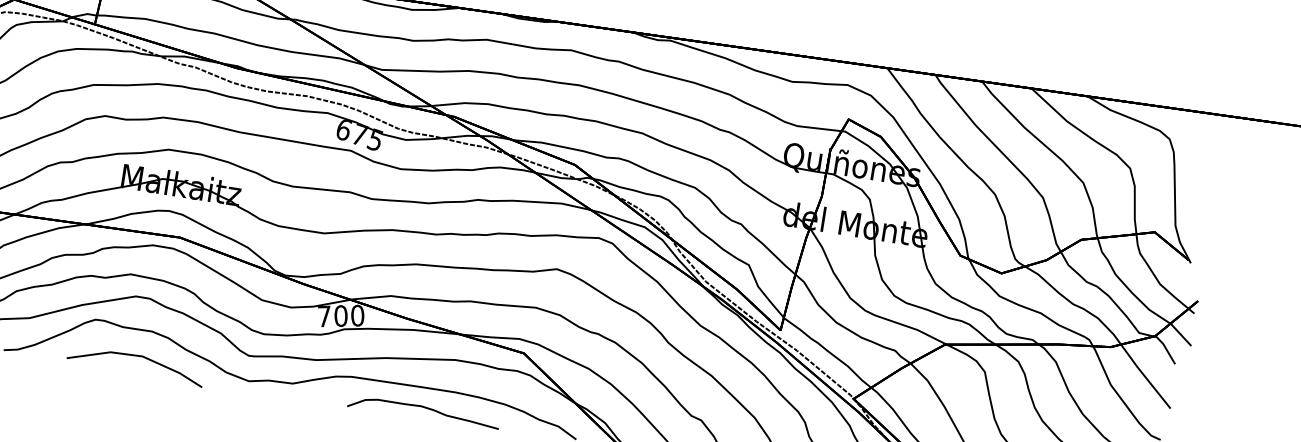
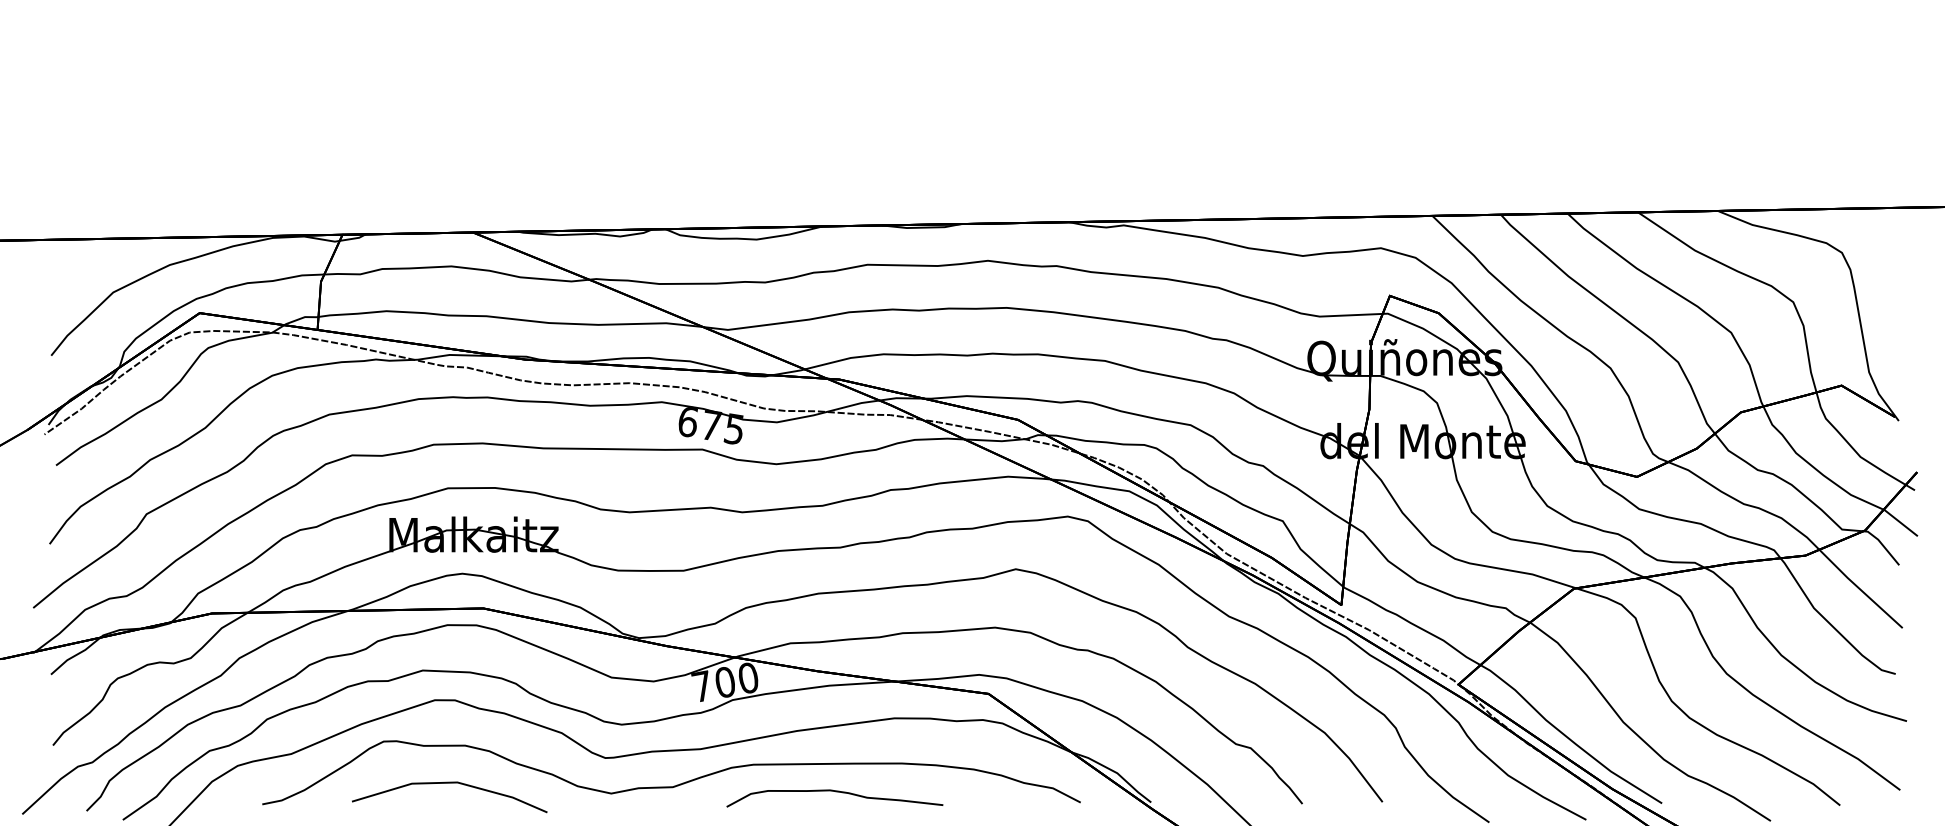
curve: (424, 408) -> (835, 792), moved

